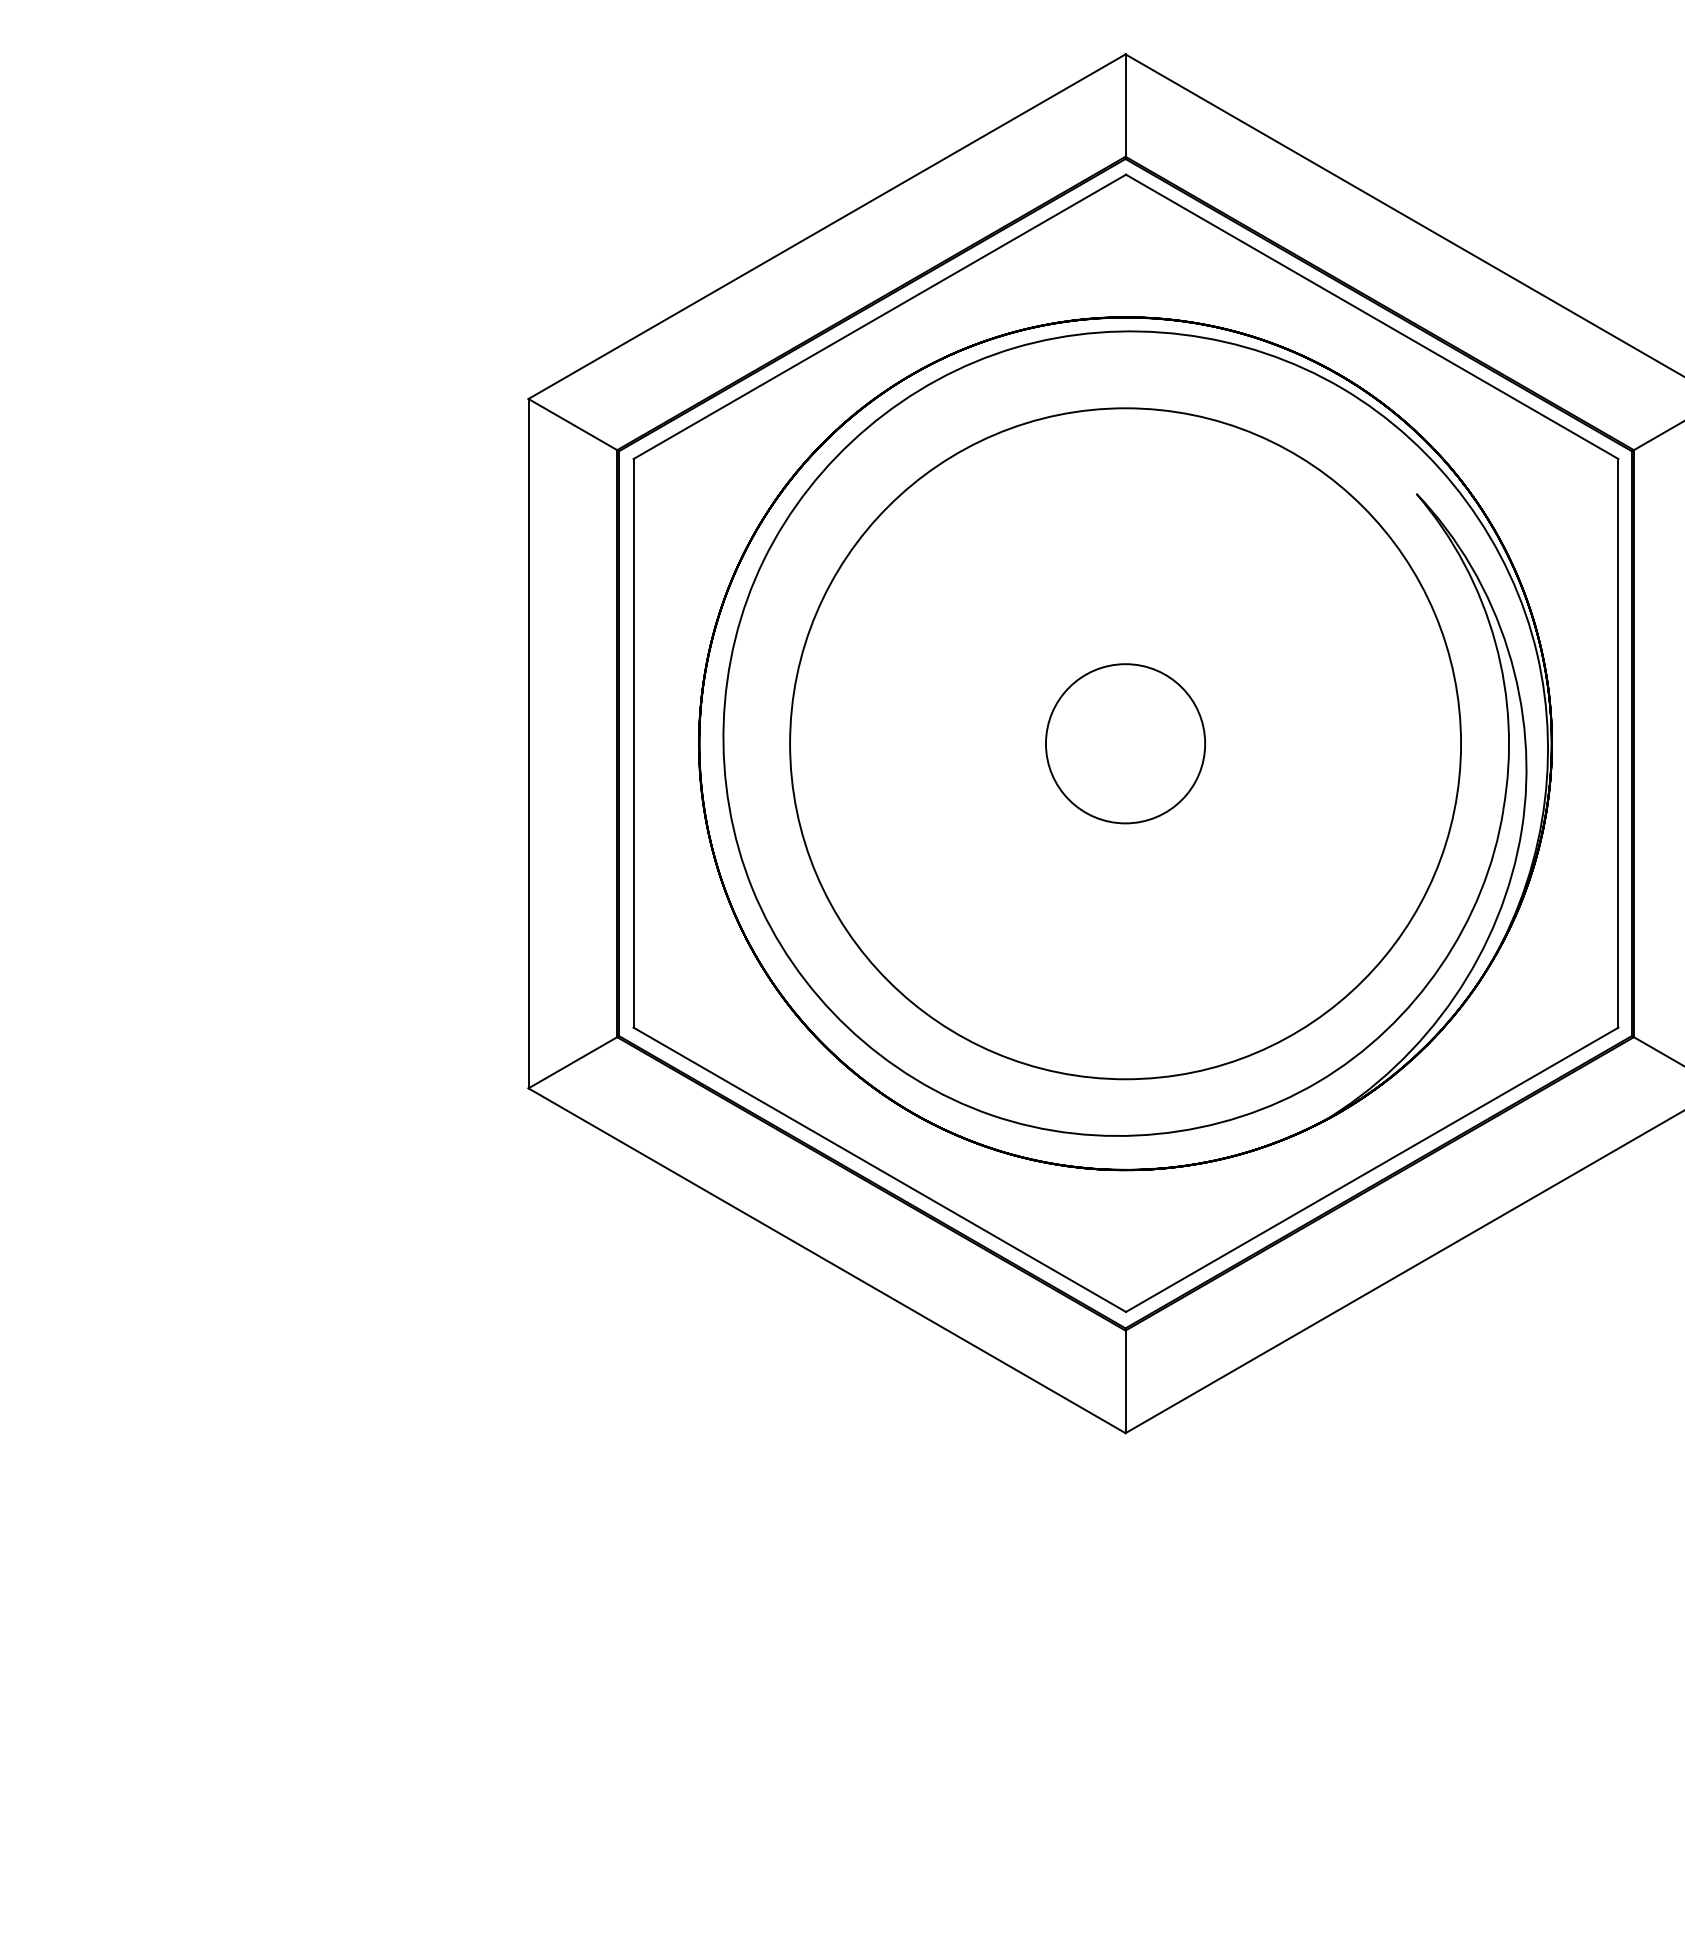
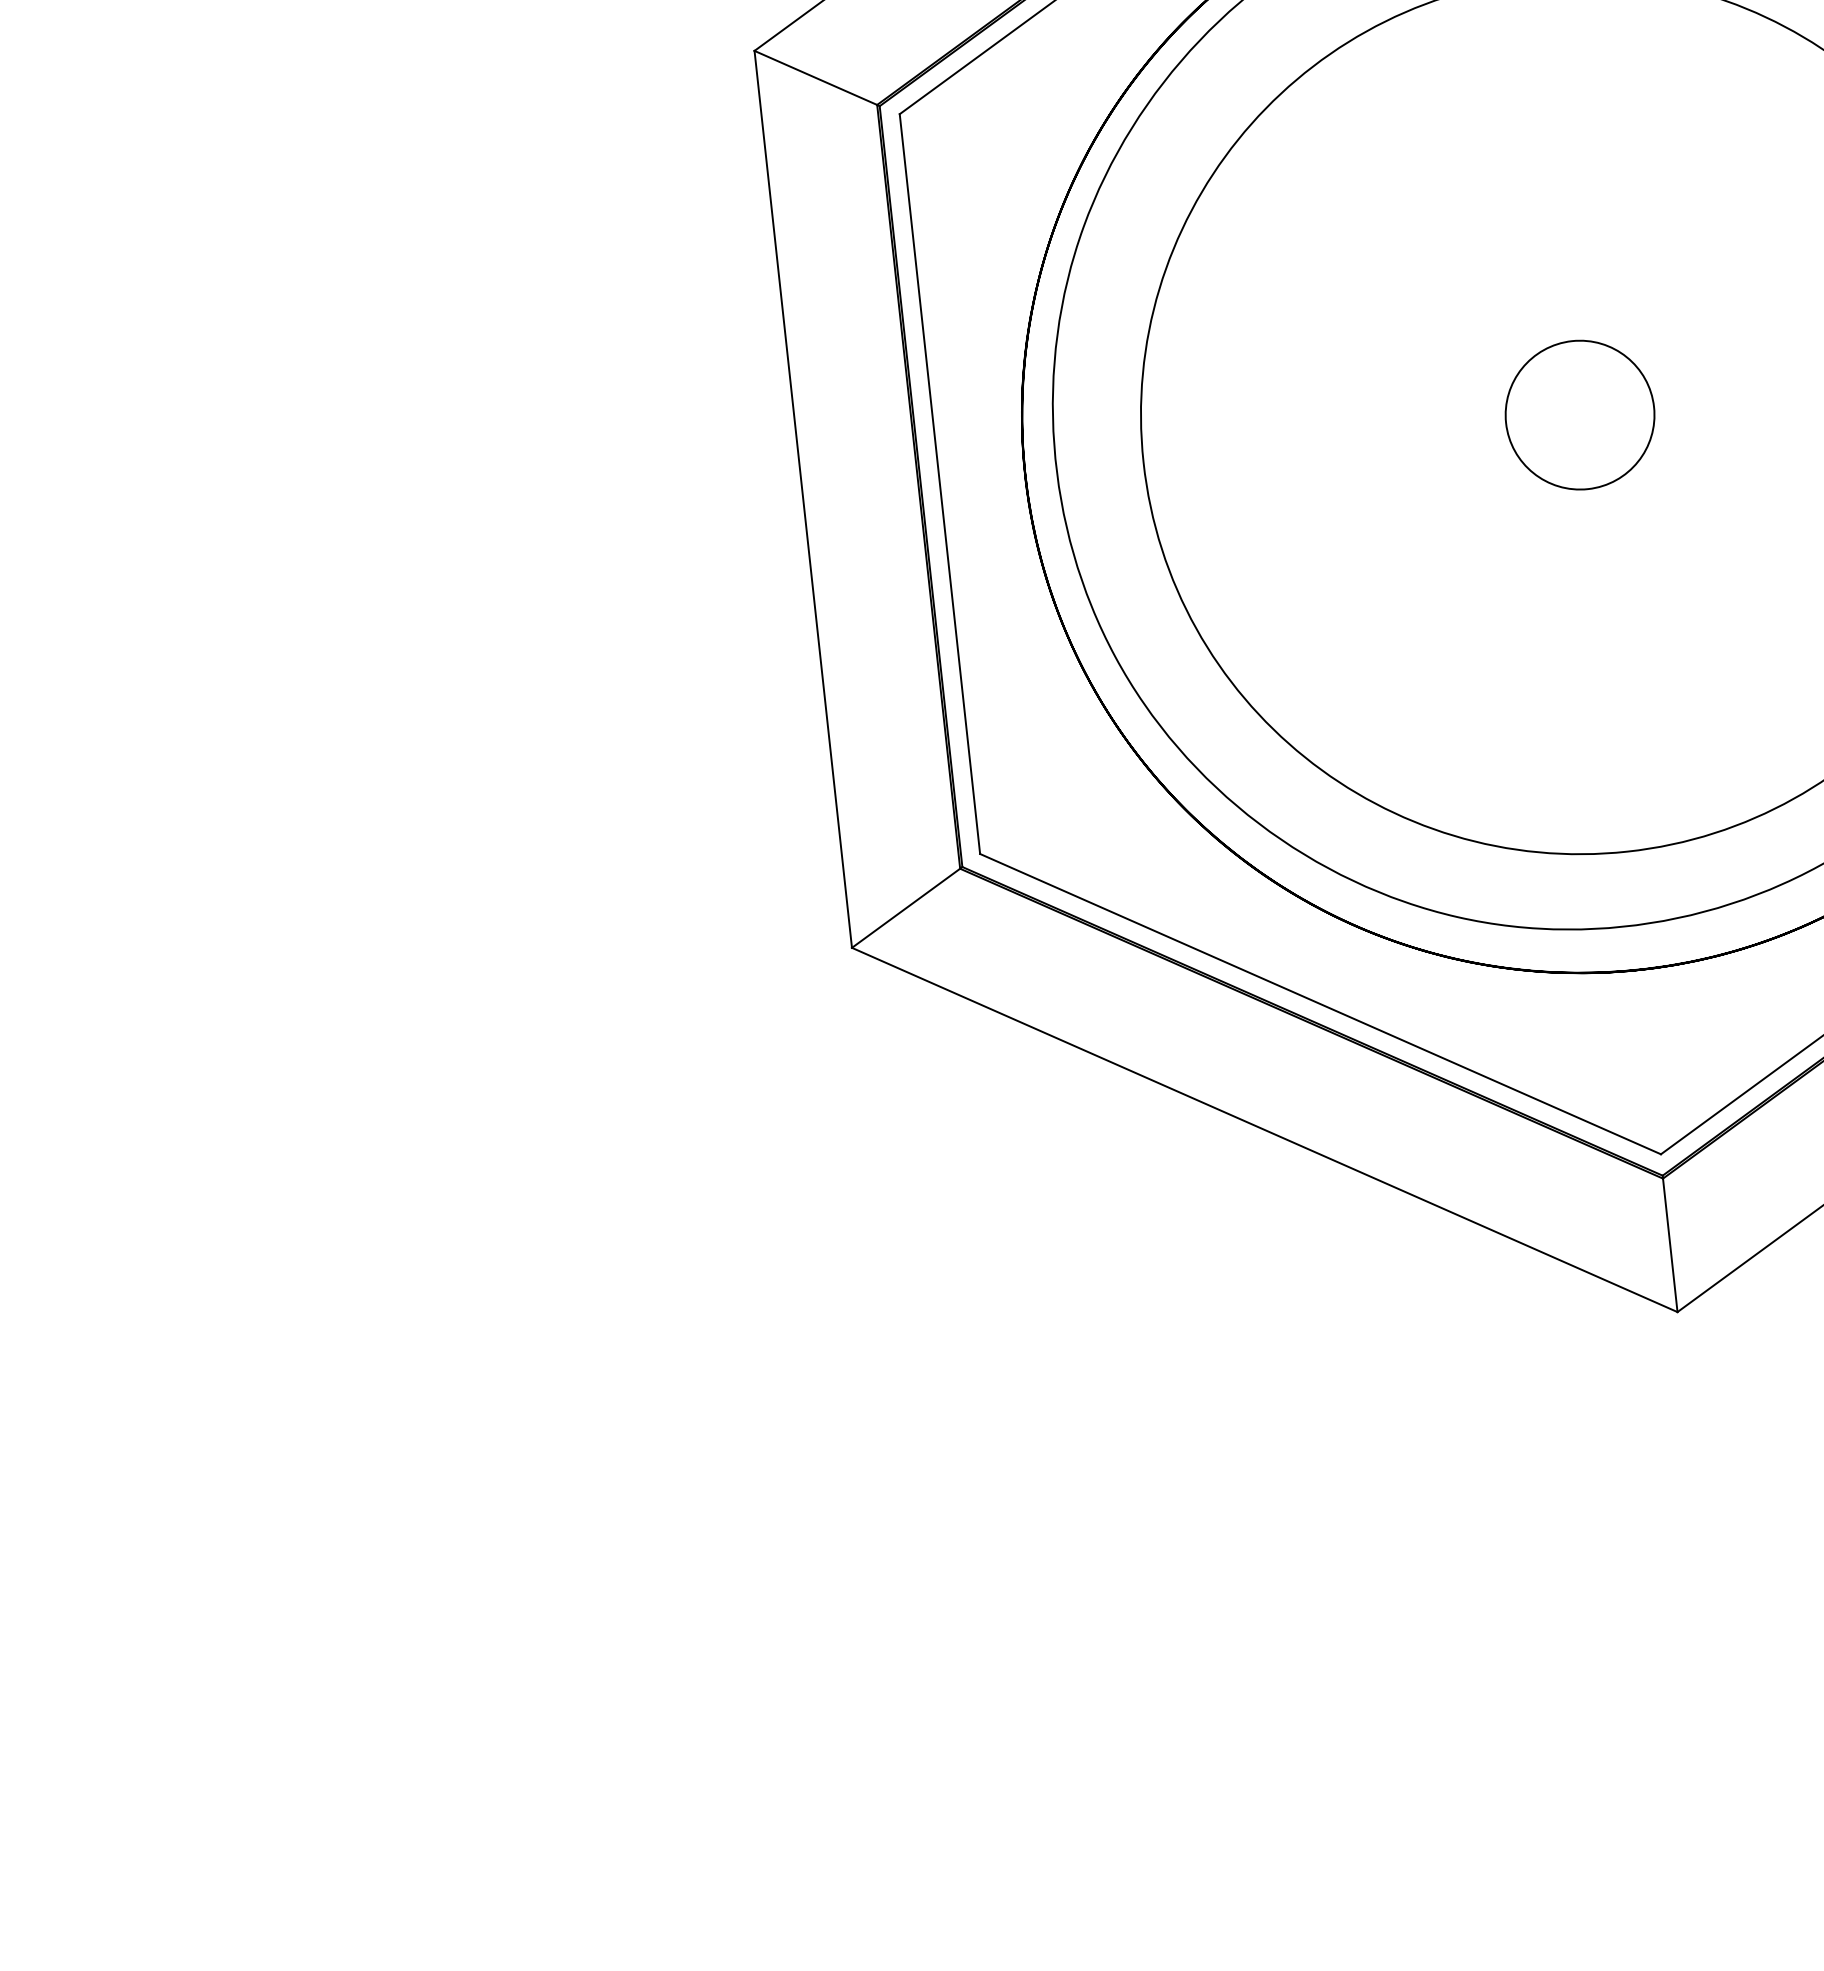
circle: (1125, 743) -> (1579, 414), size x0.71

